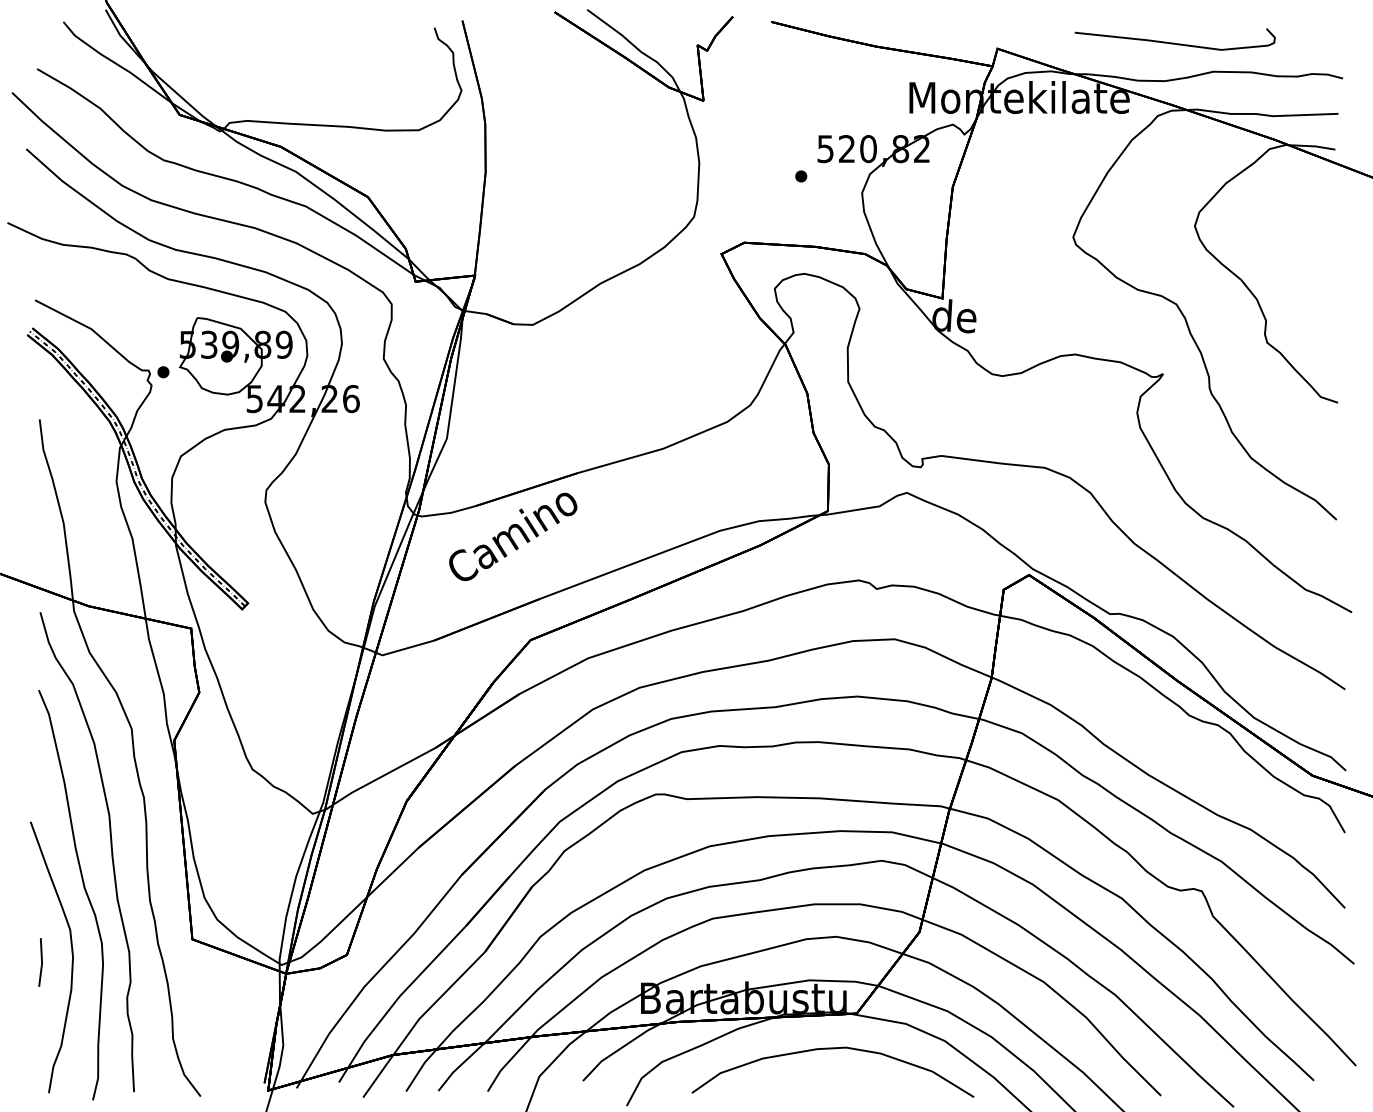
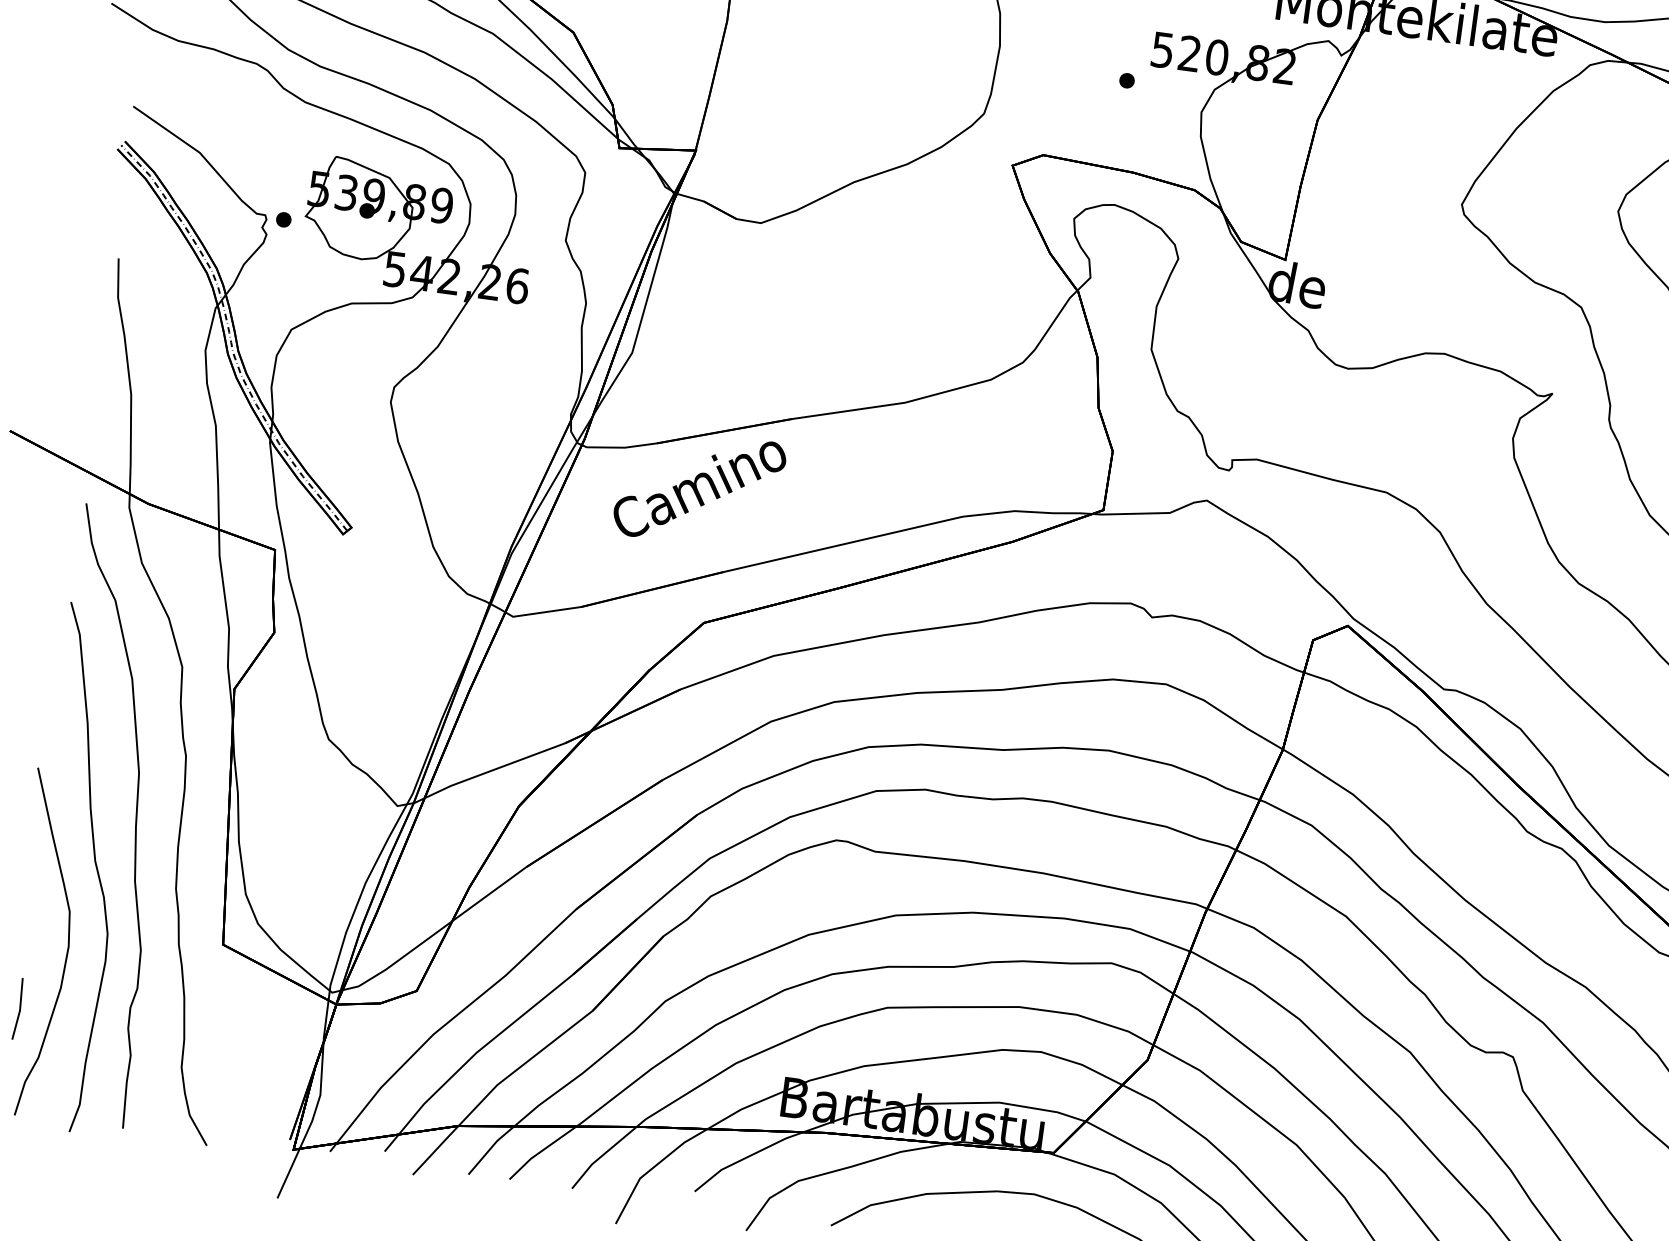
line: (41, 962) -> (19, 1009), moved

